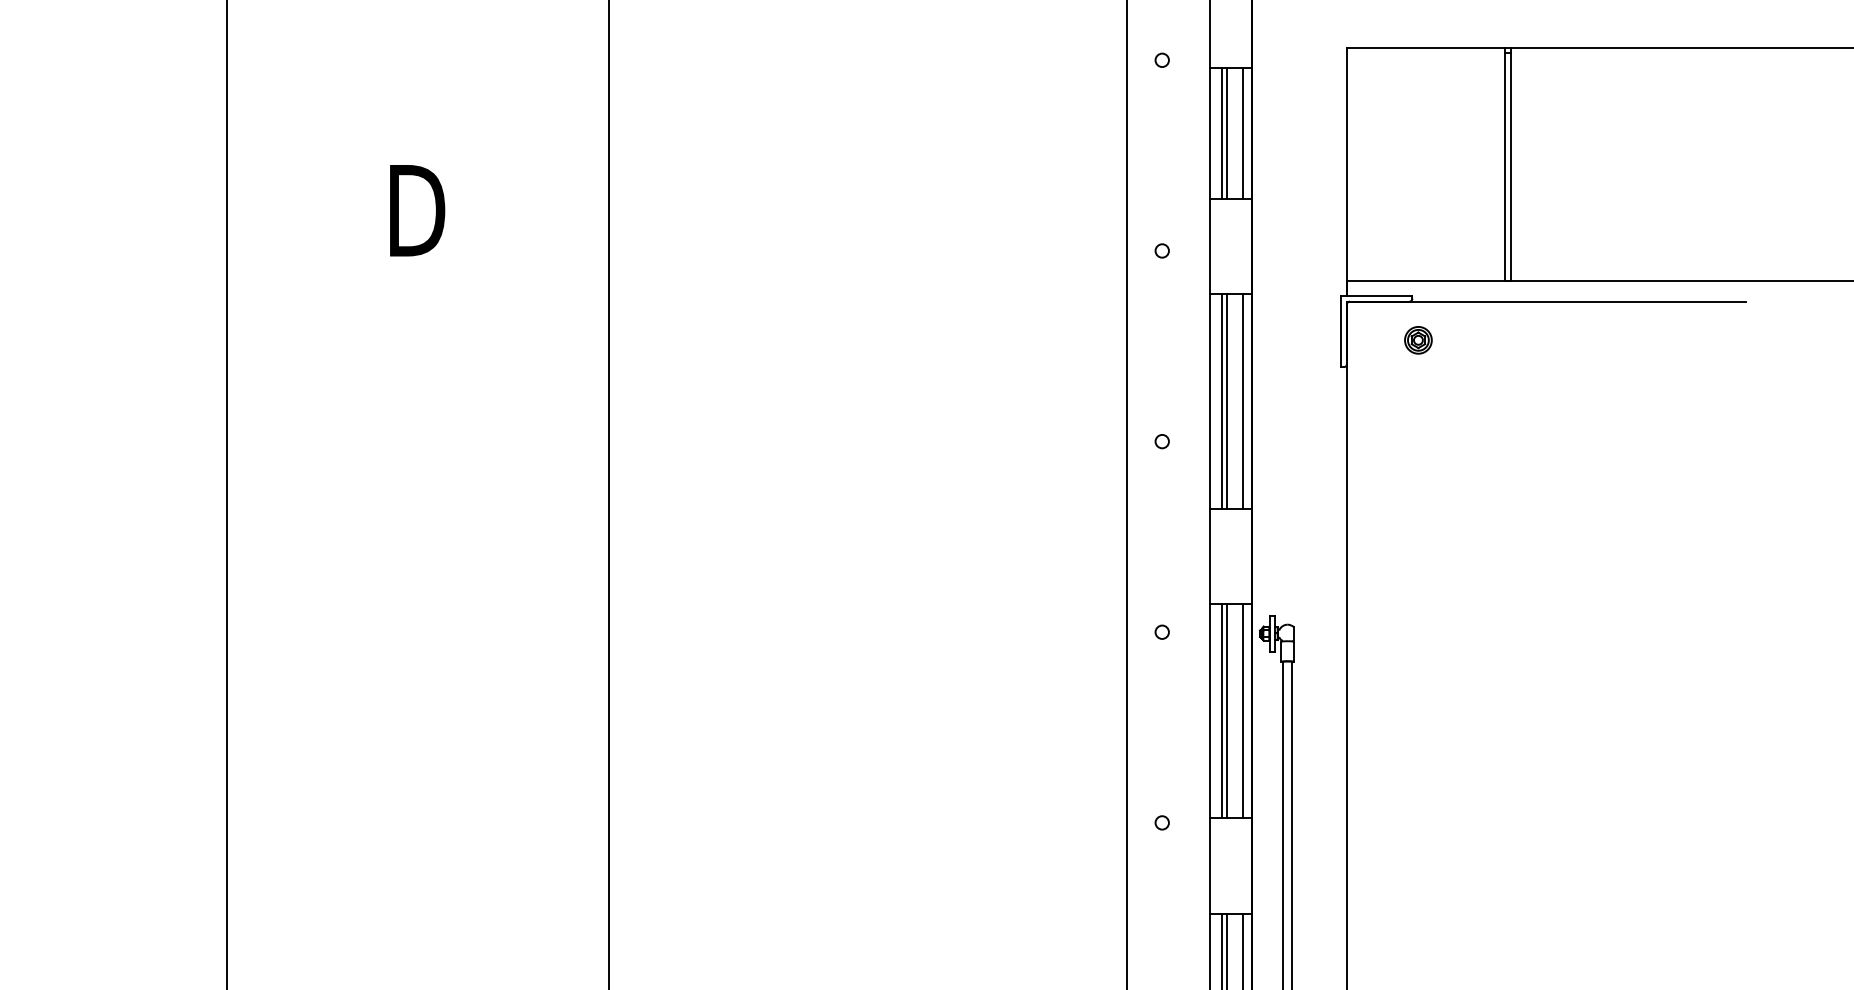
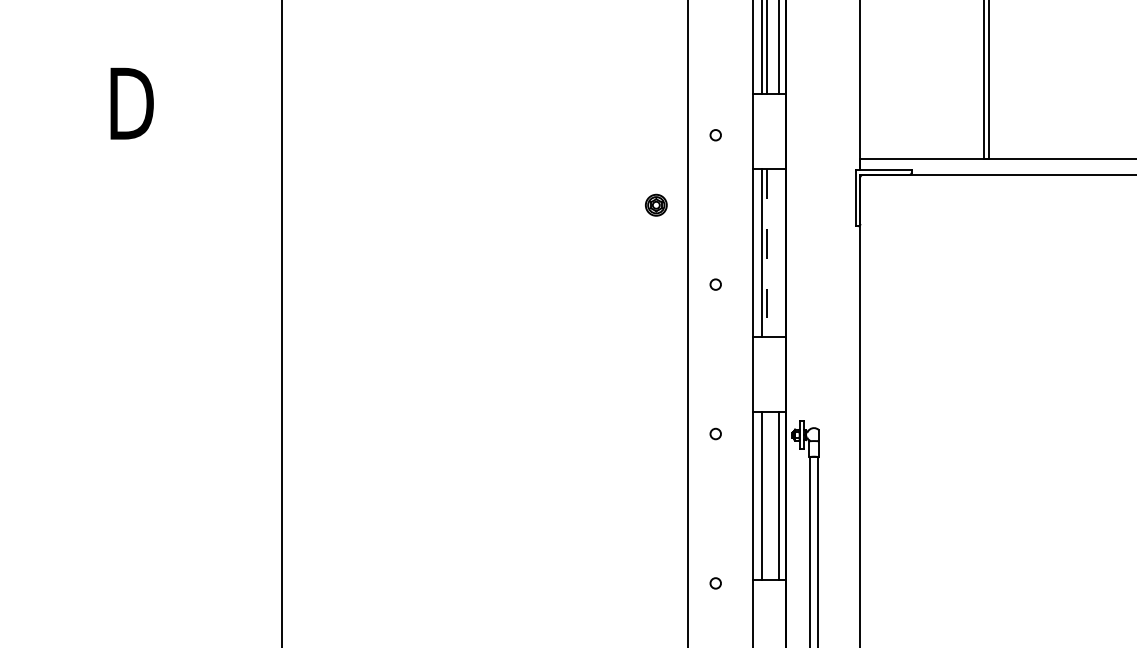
part: (1418, 340) -> (656, 205), moved
line: (1227, 401) -> (766, 253), solid -> dashed
line: (1242, 401) -> (778, 253), removed
line: (1227, 710) -> (766, 495), removed

